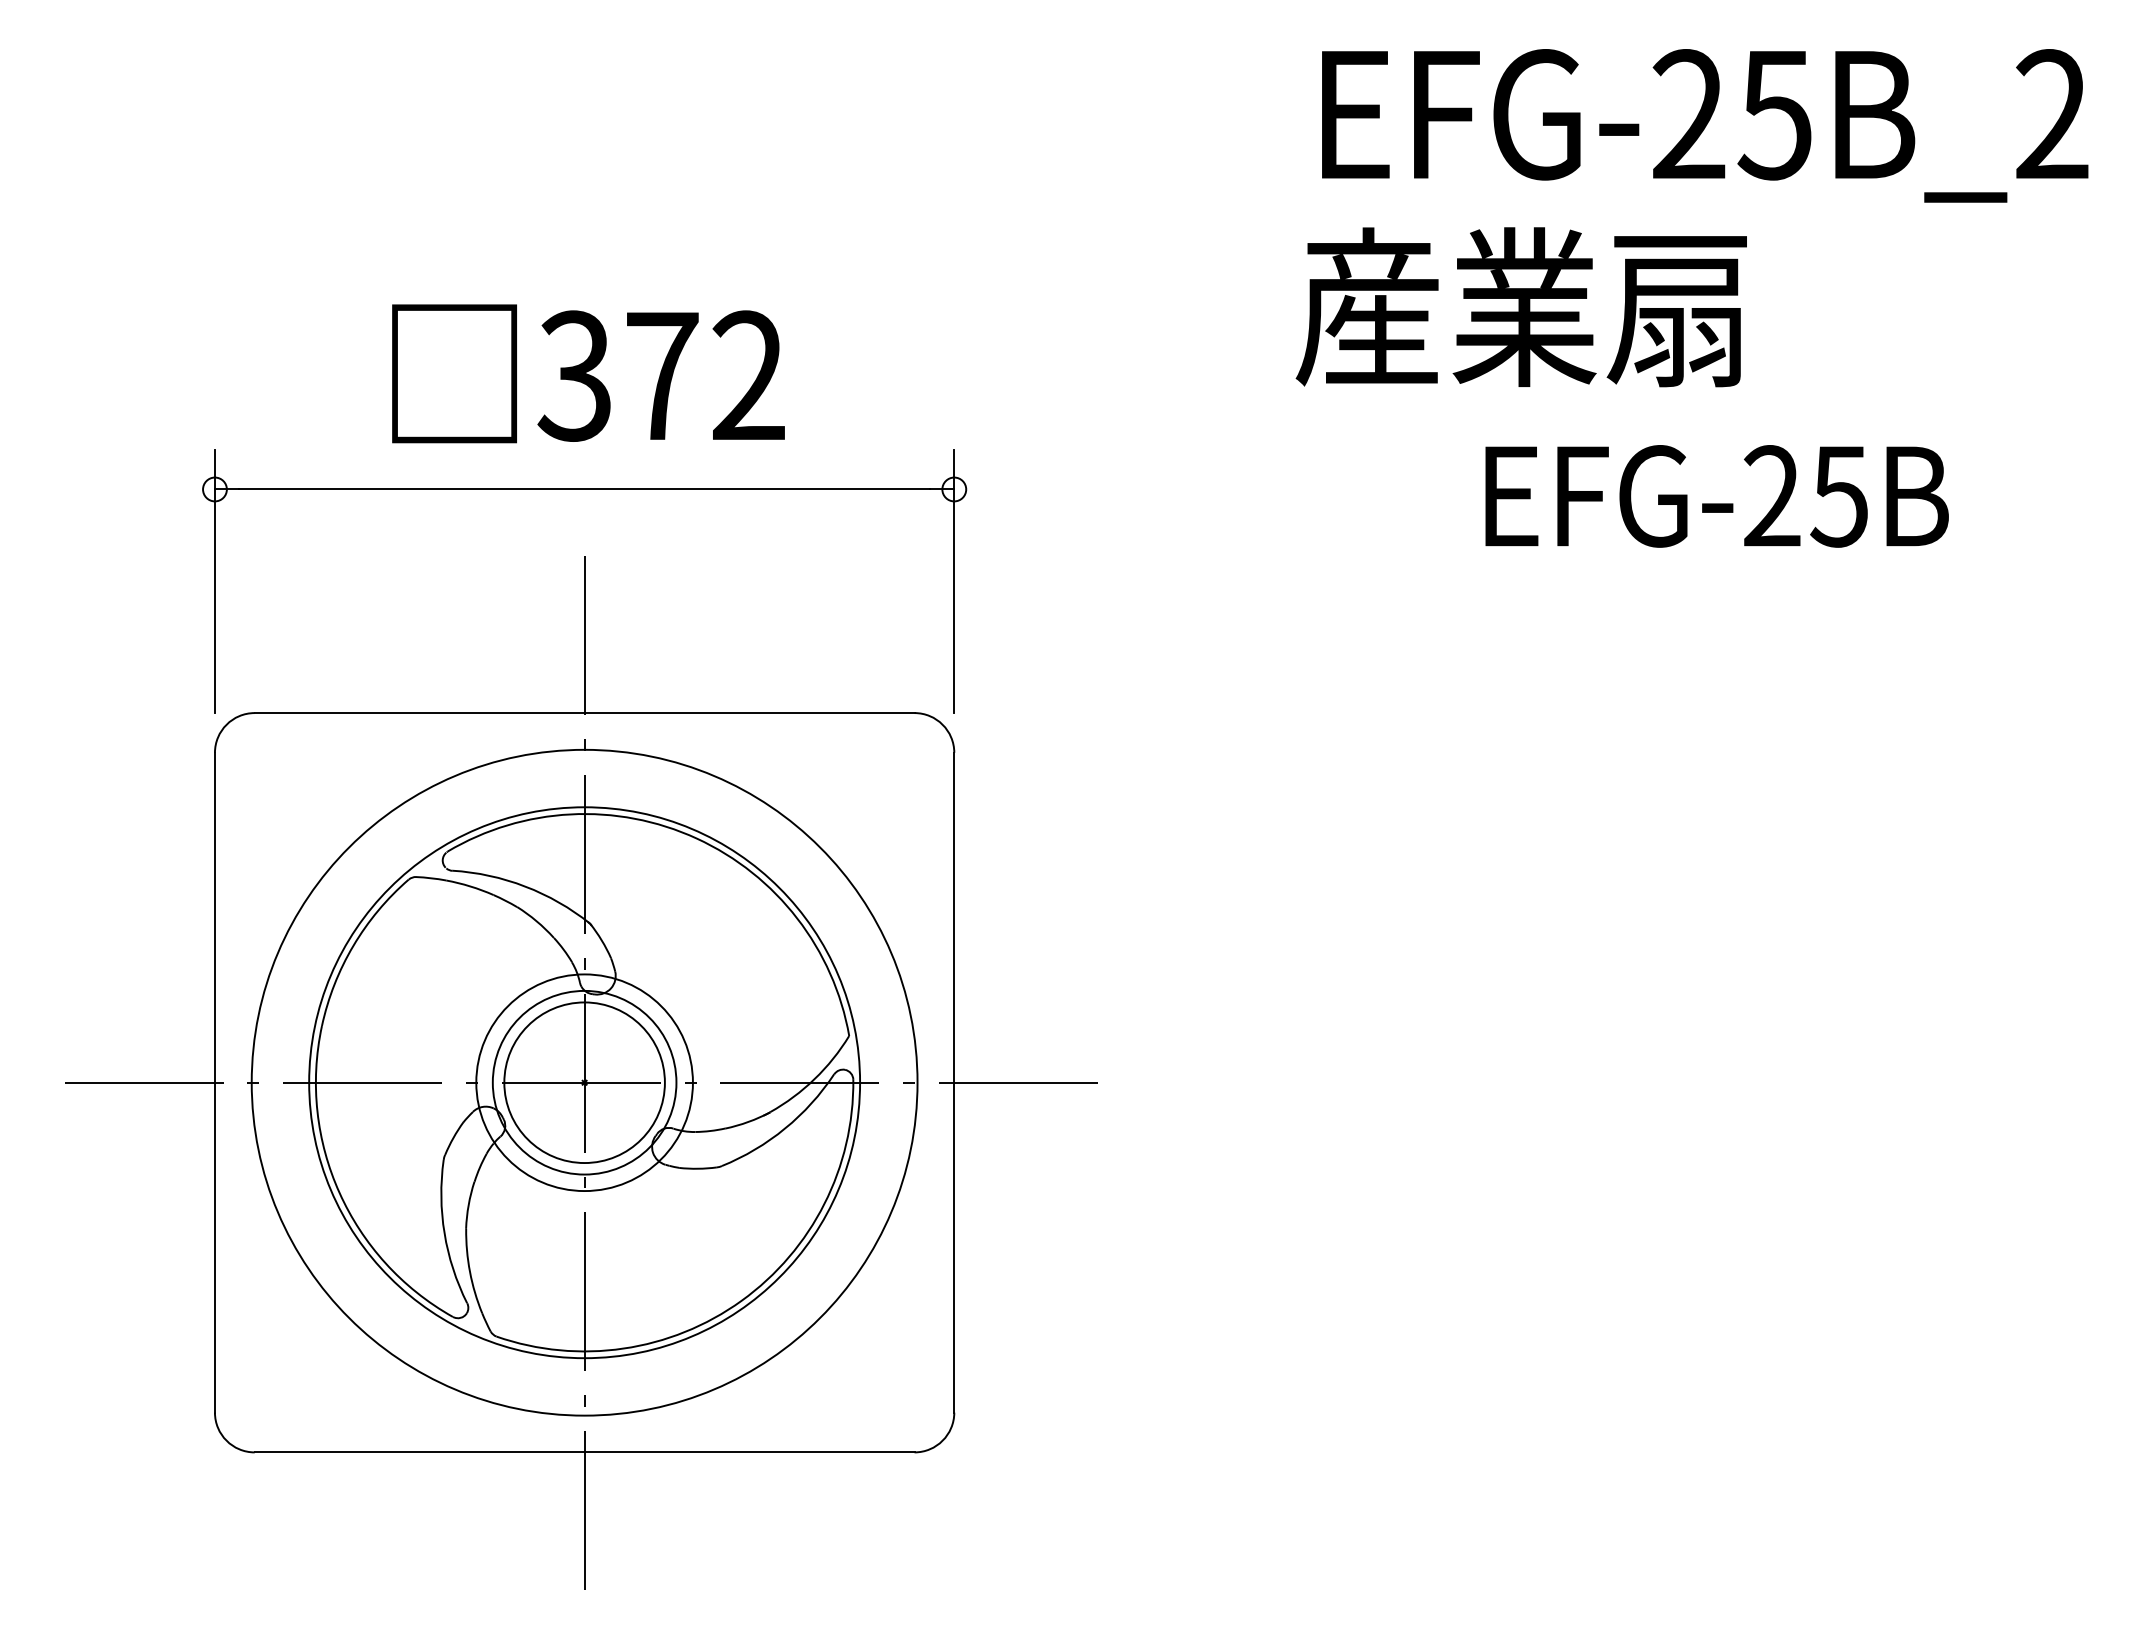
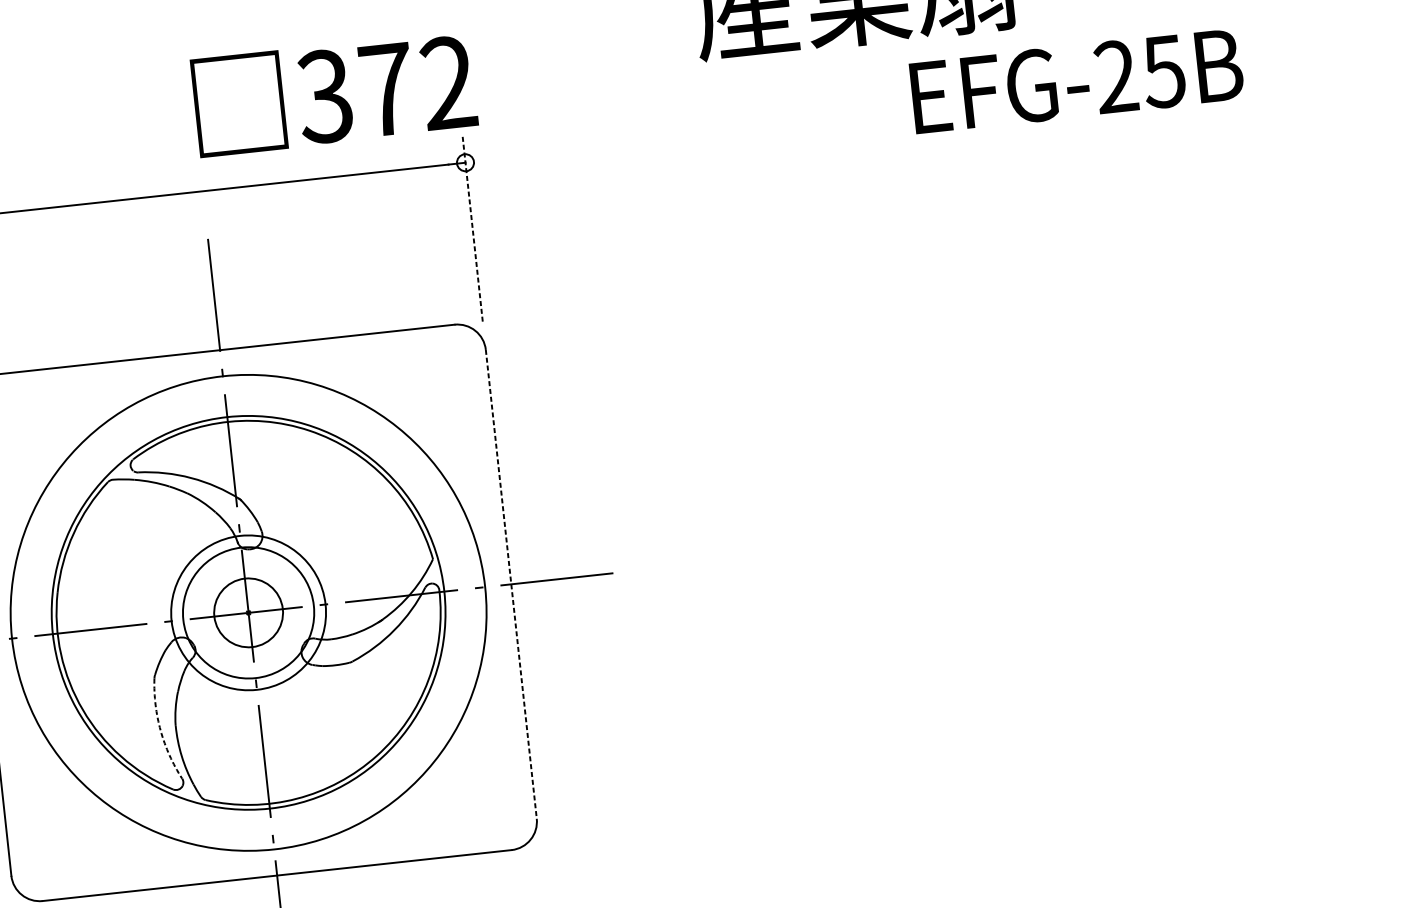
text: (588, 373) -> (334, 93), moved
text: (1716, 496) -> (1076, 81), moved
line: (954, 581) -> (472, 228), solid -> dashed
circle: (584, 1082) -> (248, 612), size x0.6
line: (954, 1082) -> (511, 584), solid -> dashed
arc: (444, 1233) -> (160, 730), solid -> dashed

